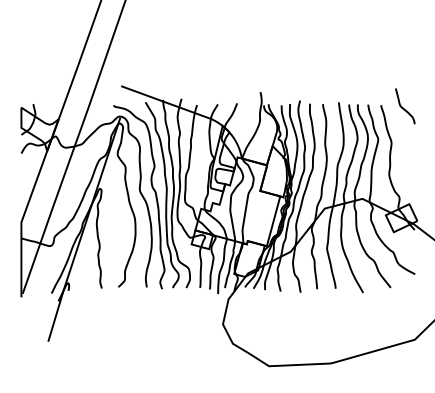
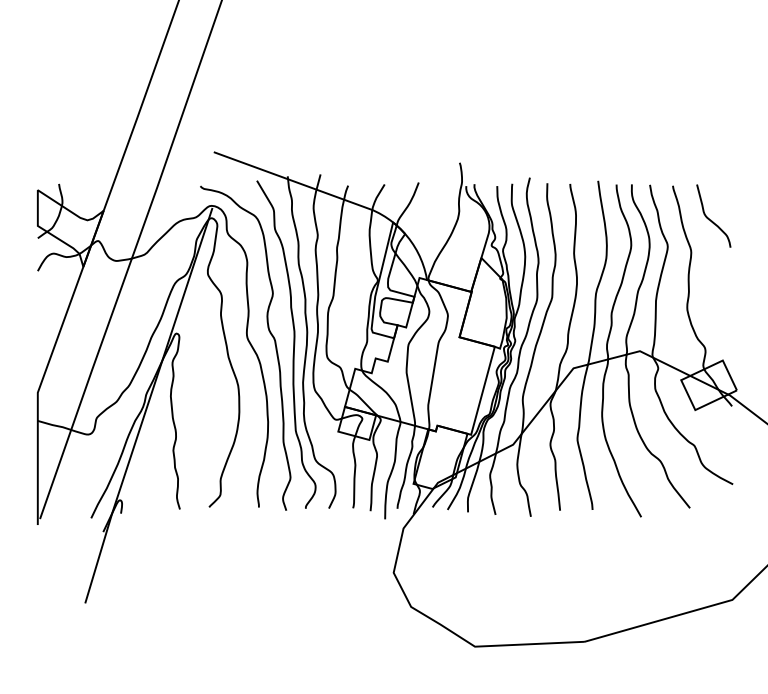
curve: (403, 107) -> (710, 218), moved

